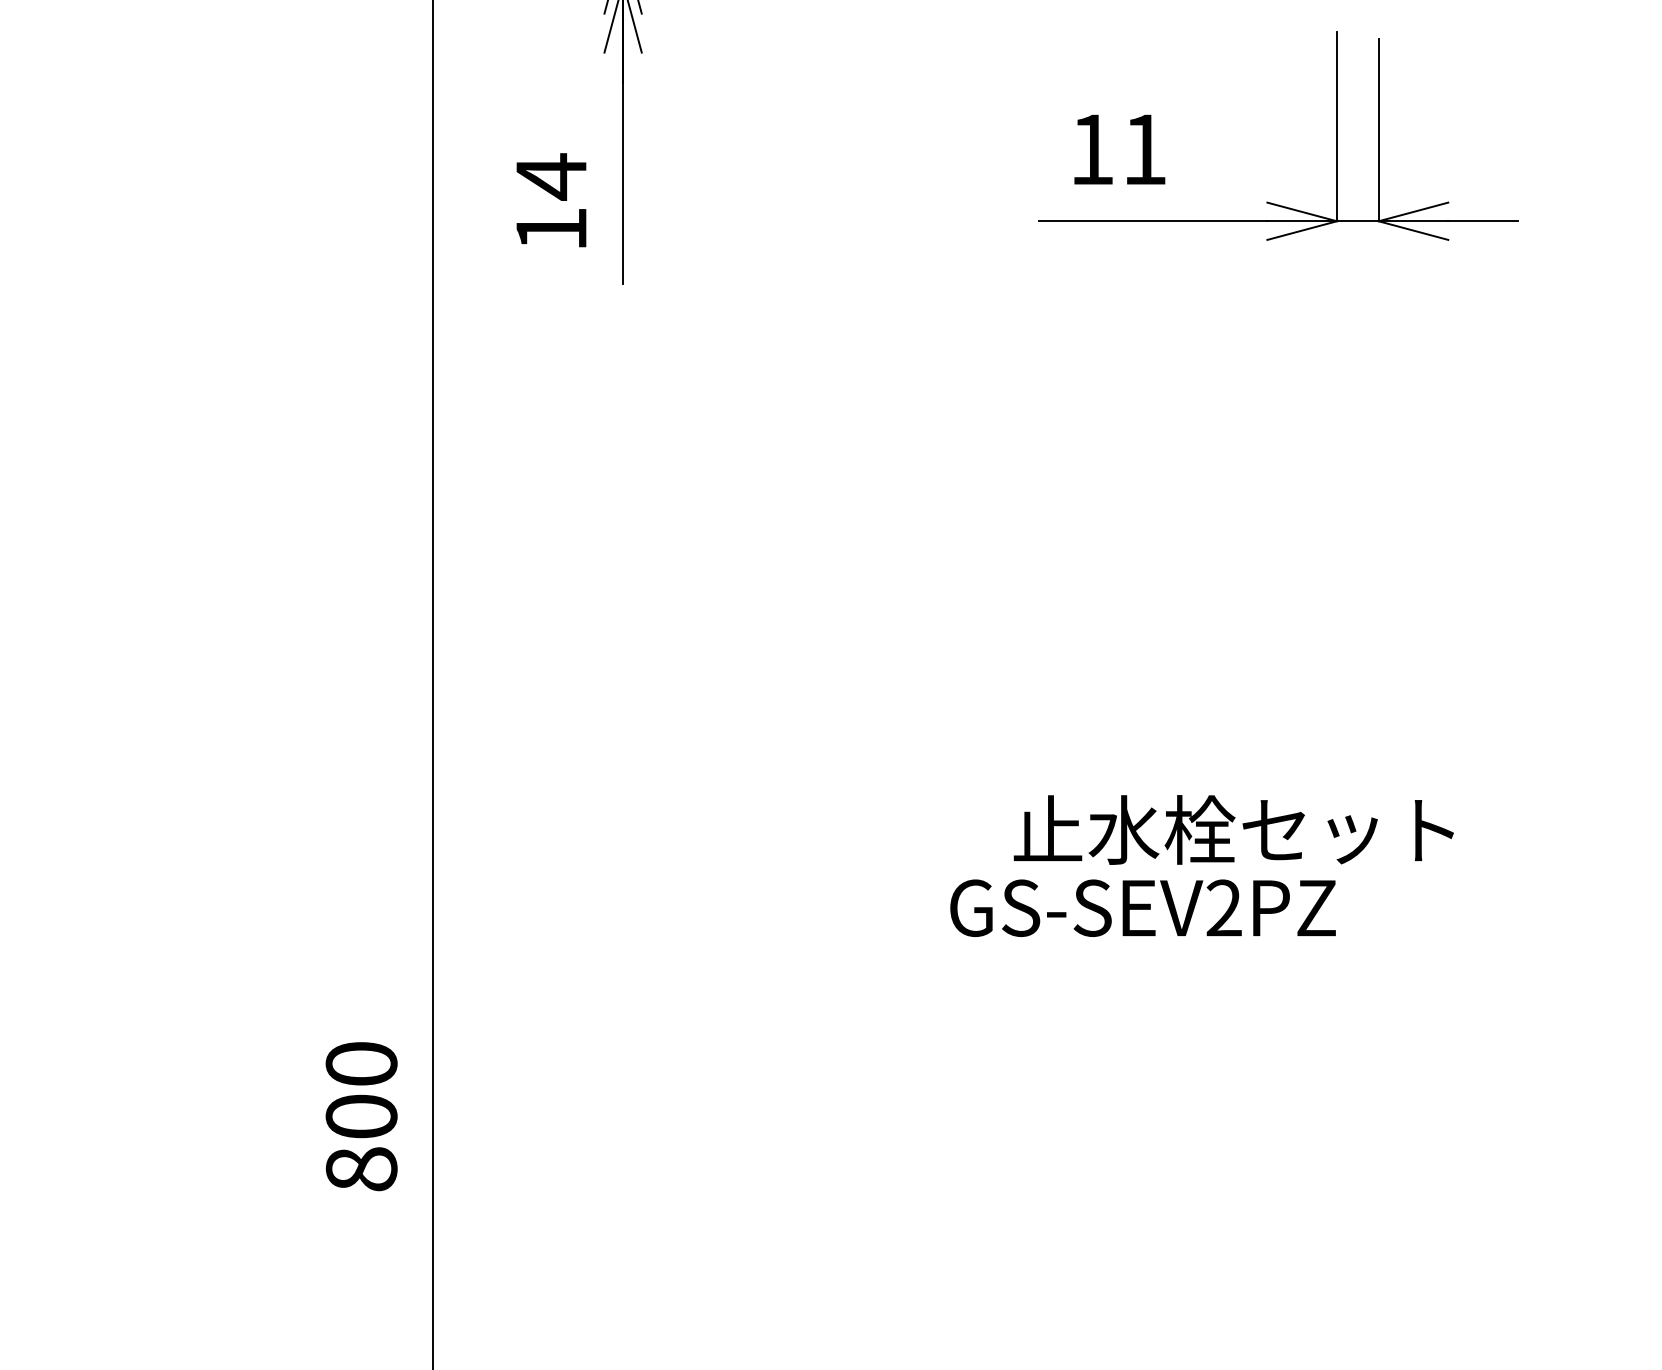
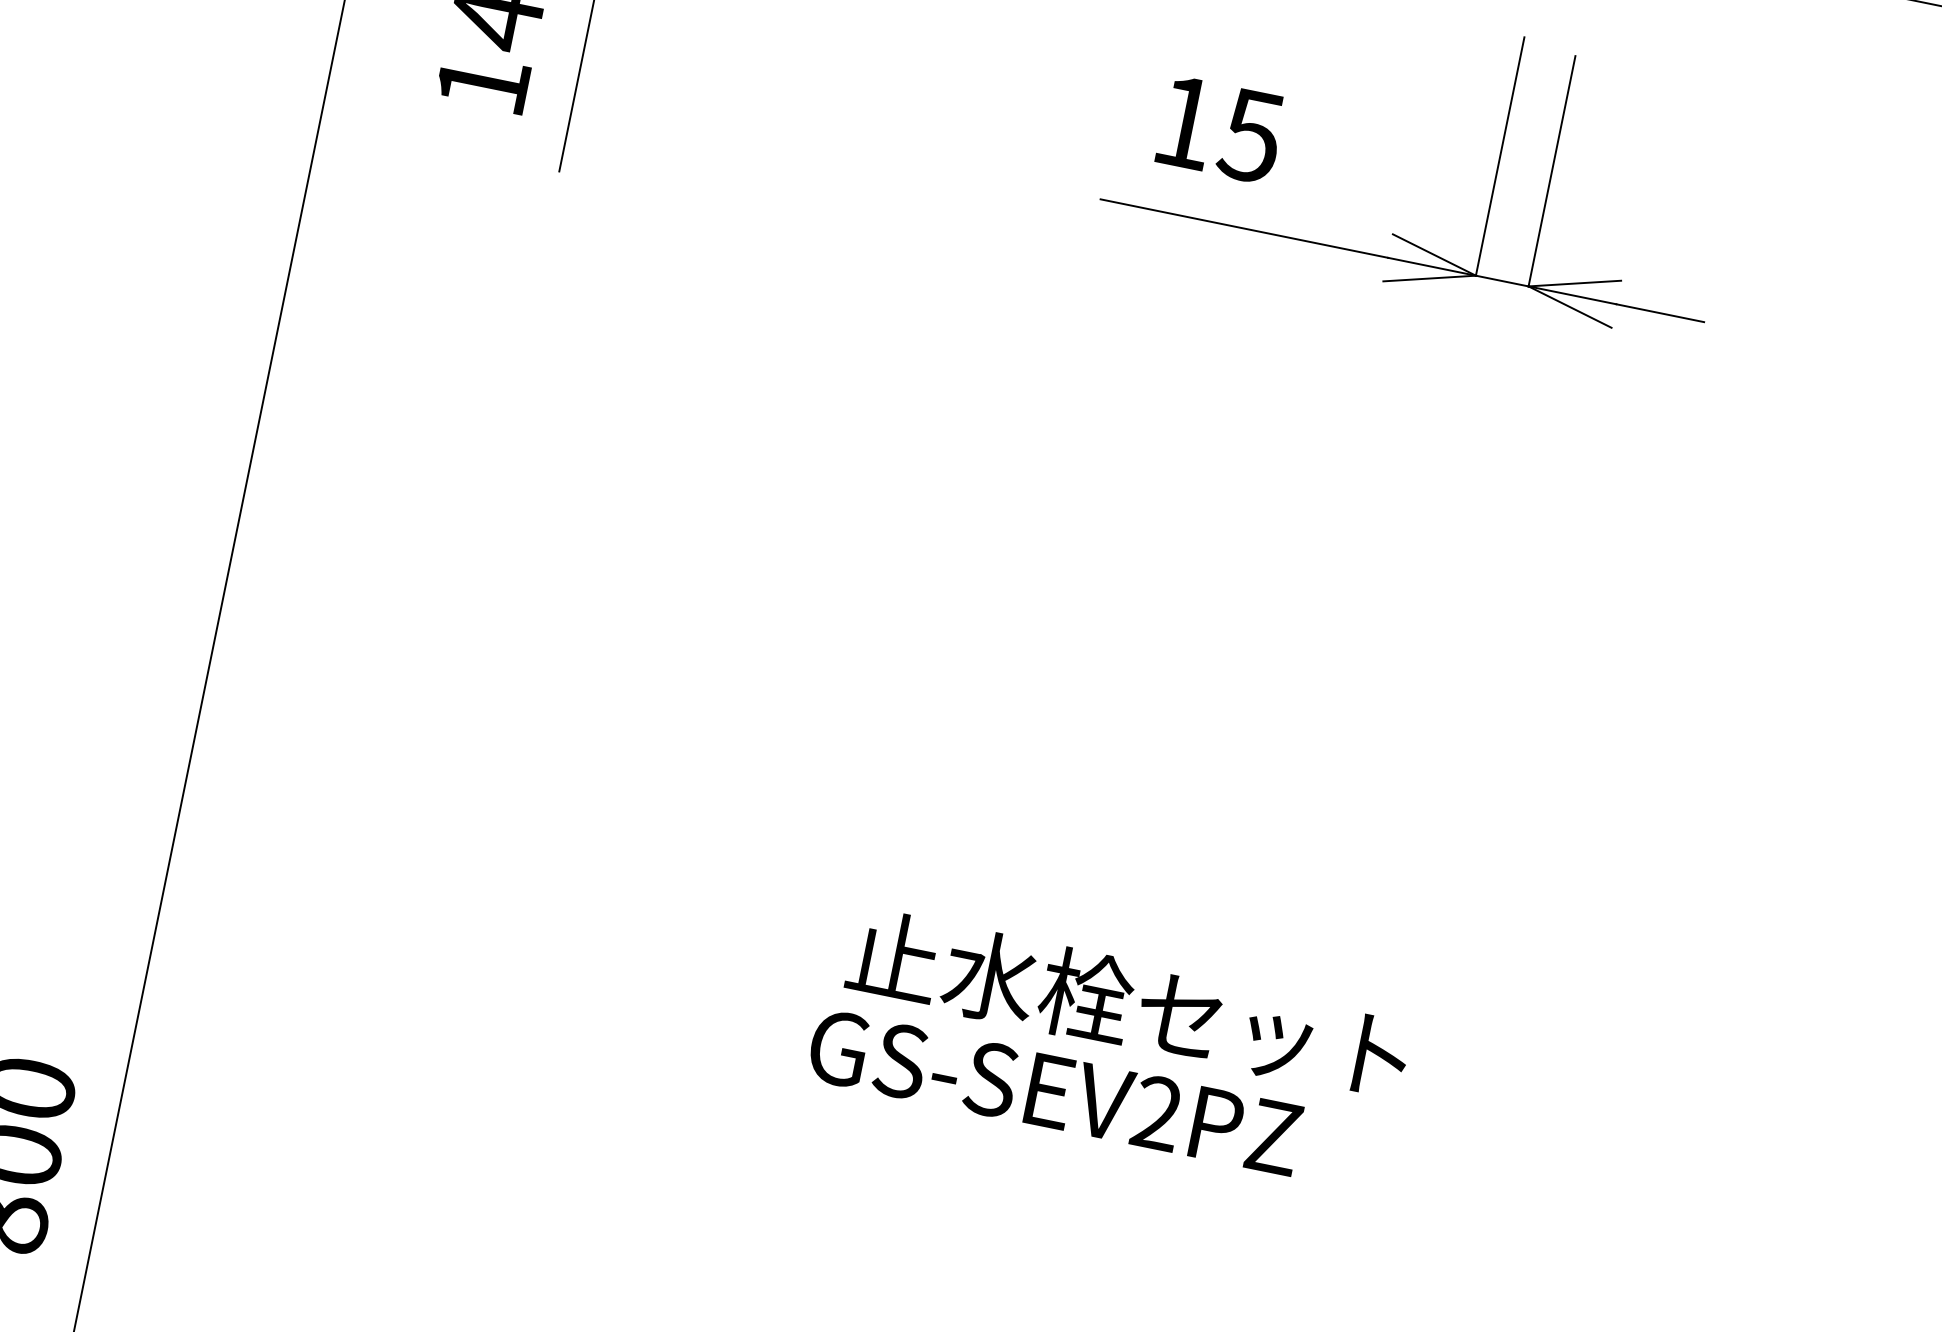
text: (1143, 149) -> (1250, 135), 11 -> 15
text: (1233, 829) -> (1128, 1004), moved

